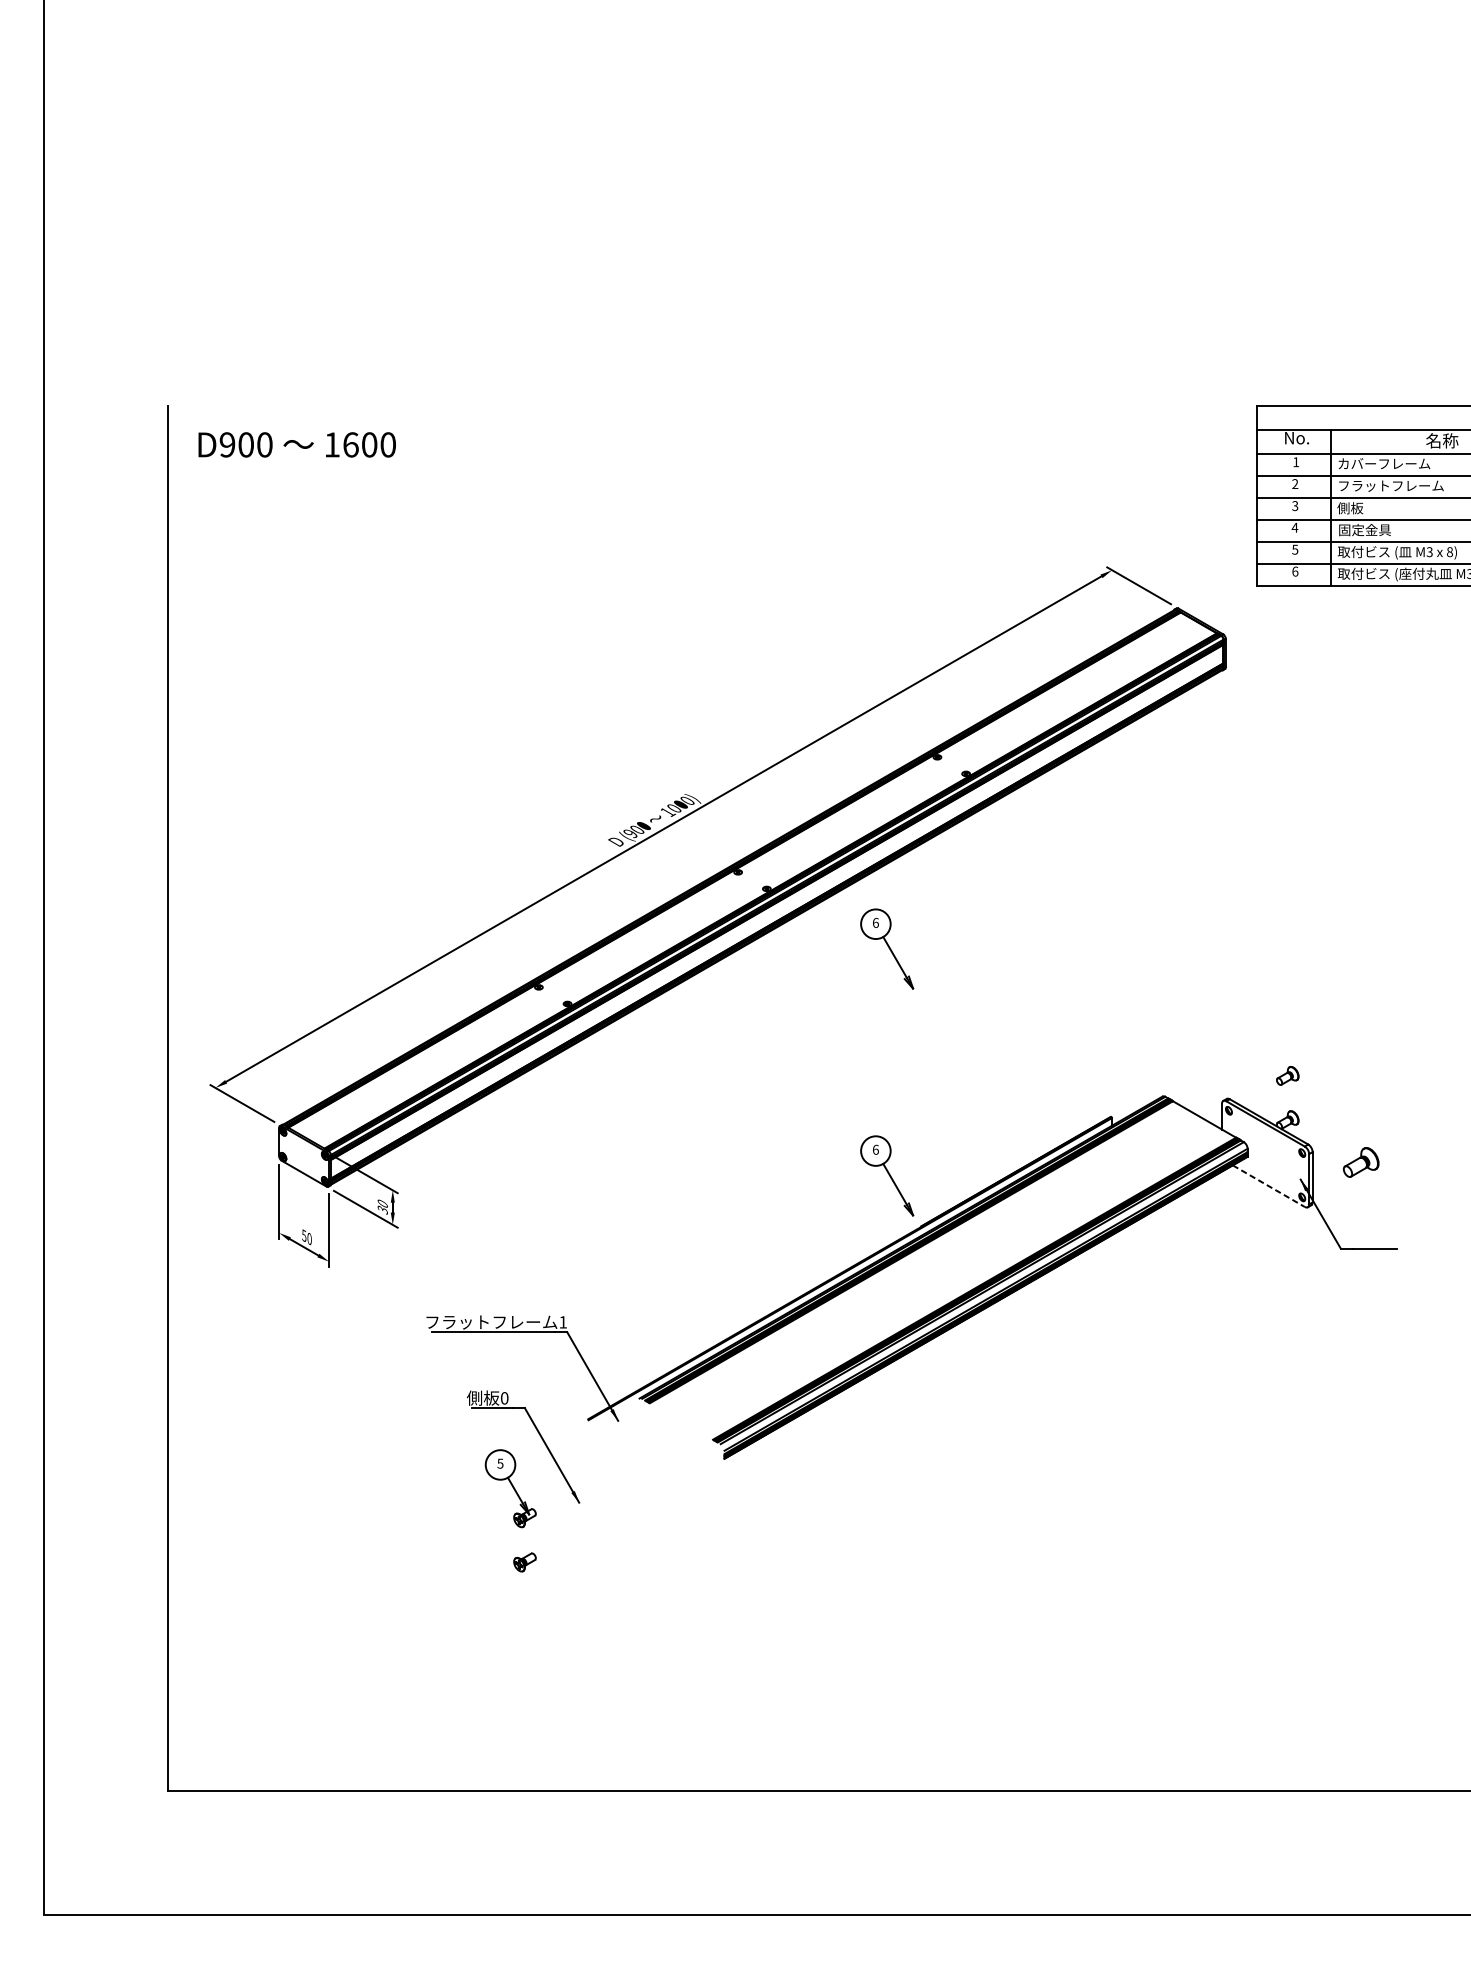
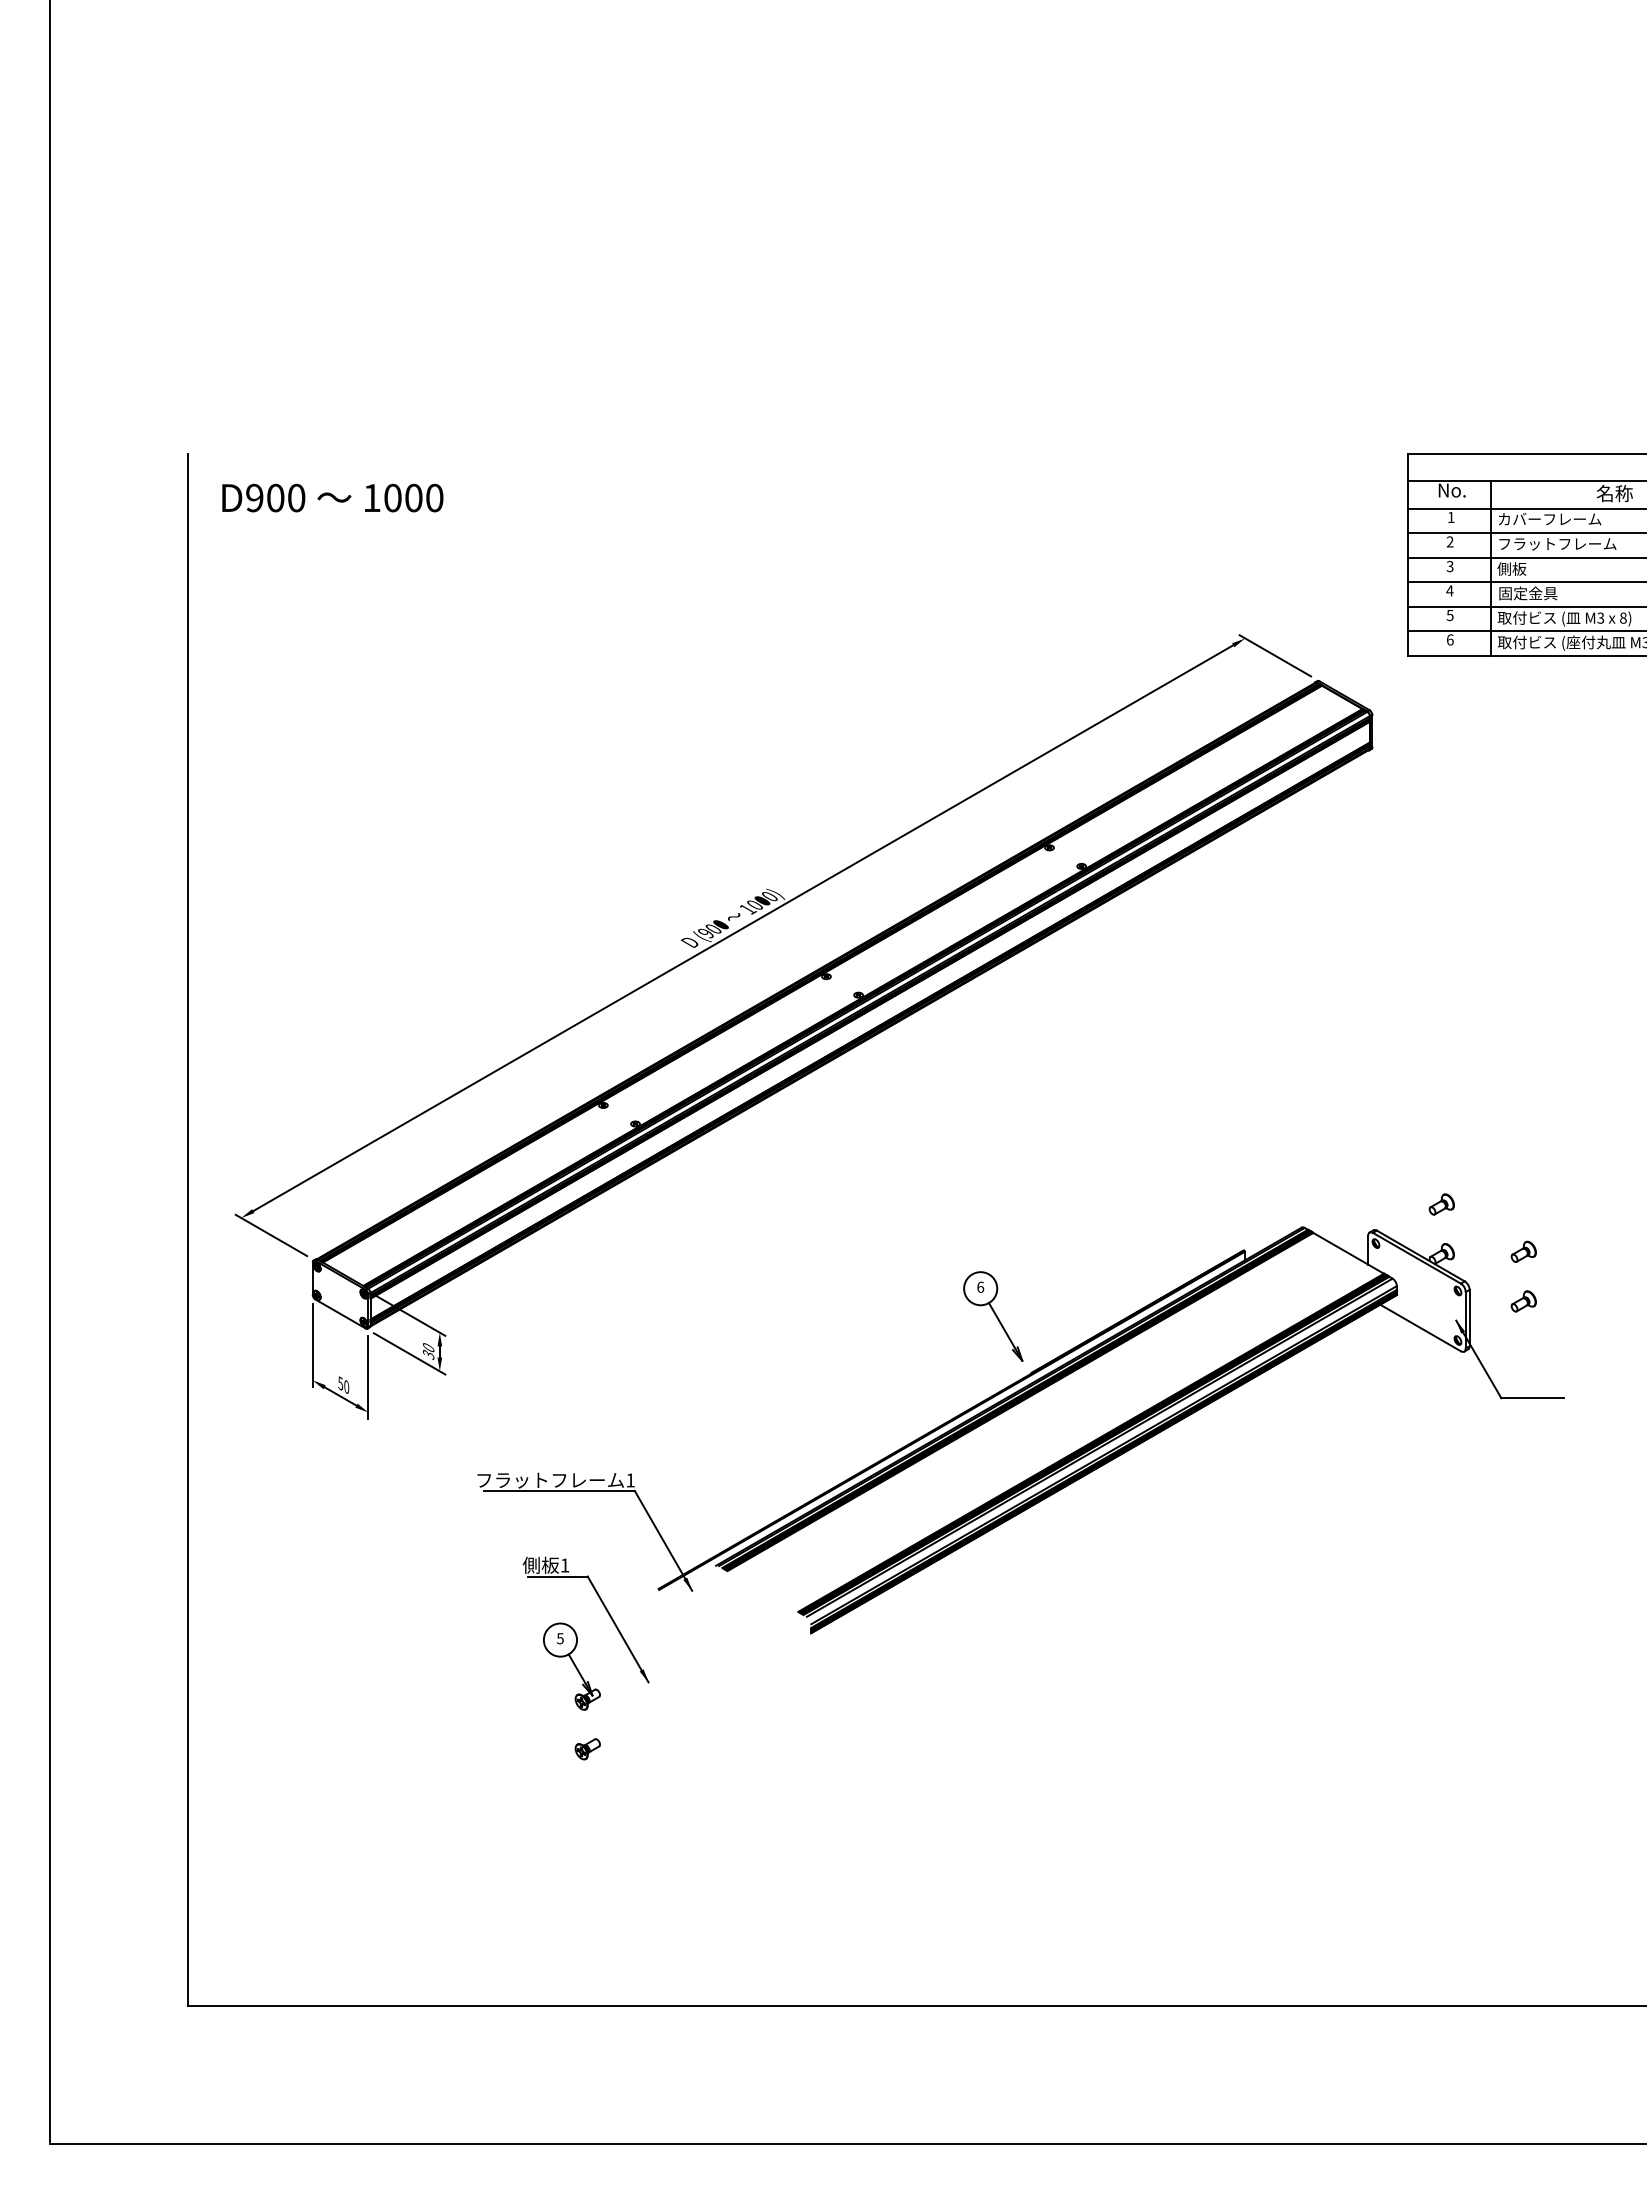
text: (350, 444) -> (392, 497), 1600 -> 1000
part: (887, 949) -> (993, 1062), removed
part: (1360, 1117) -> (1523, 1251), added
part: (1360, 1162) -> (1523, 1301), size x0.62
line: (1268, 1185) -> (1420, 1327), dashed -> solid
text: (504, 1398) -> (564, 1565), 0 -> 1

